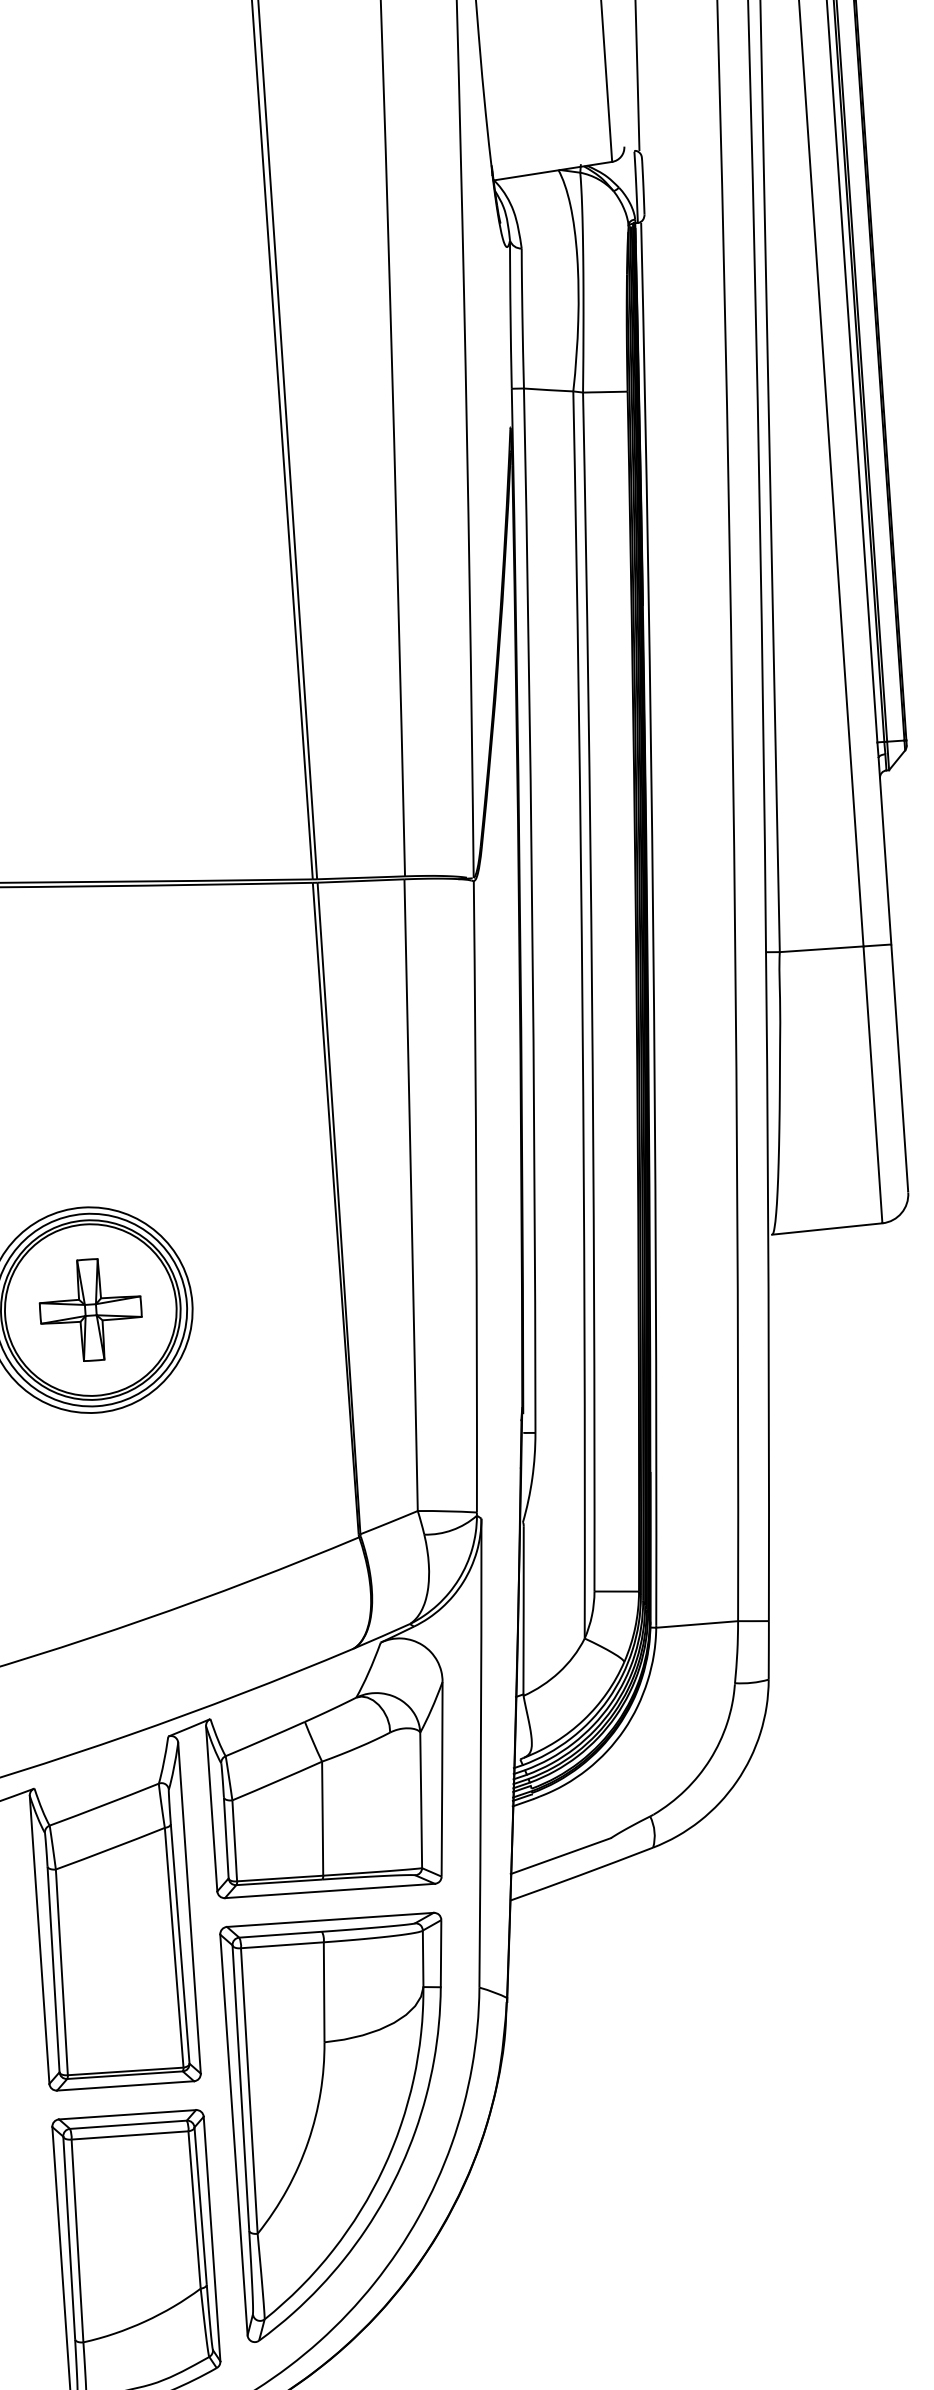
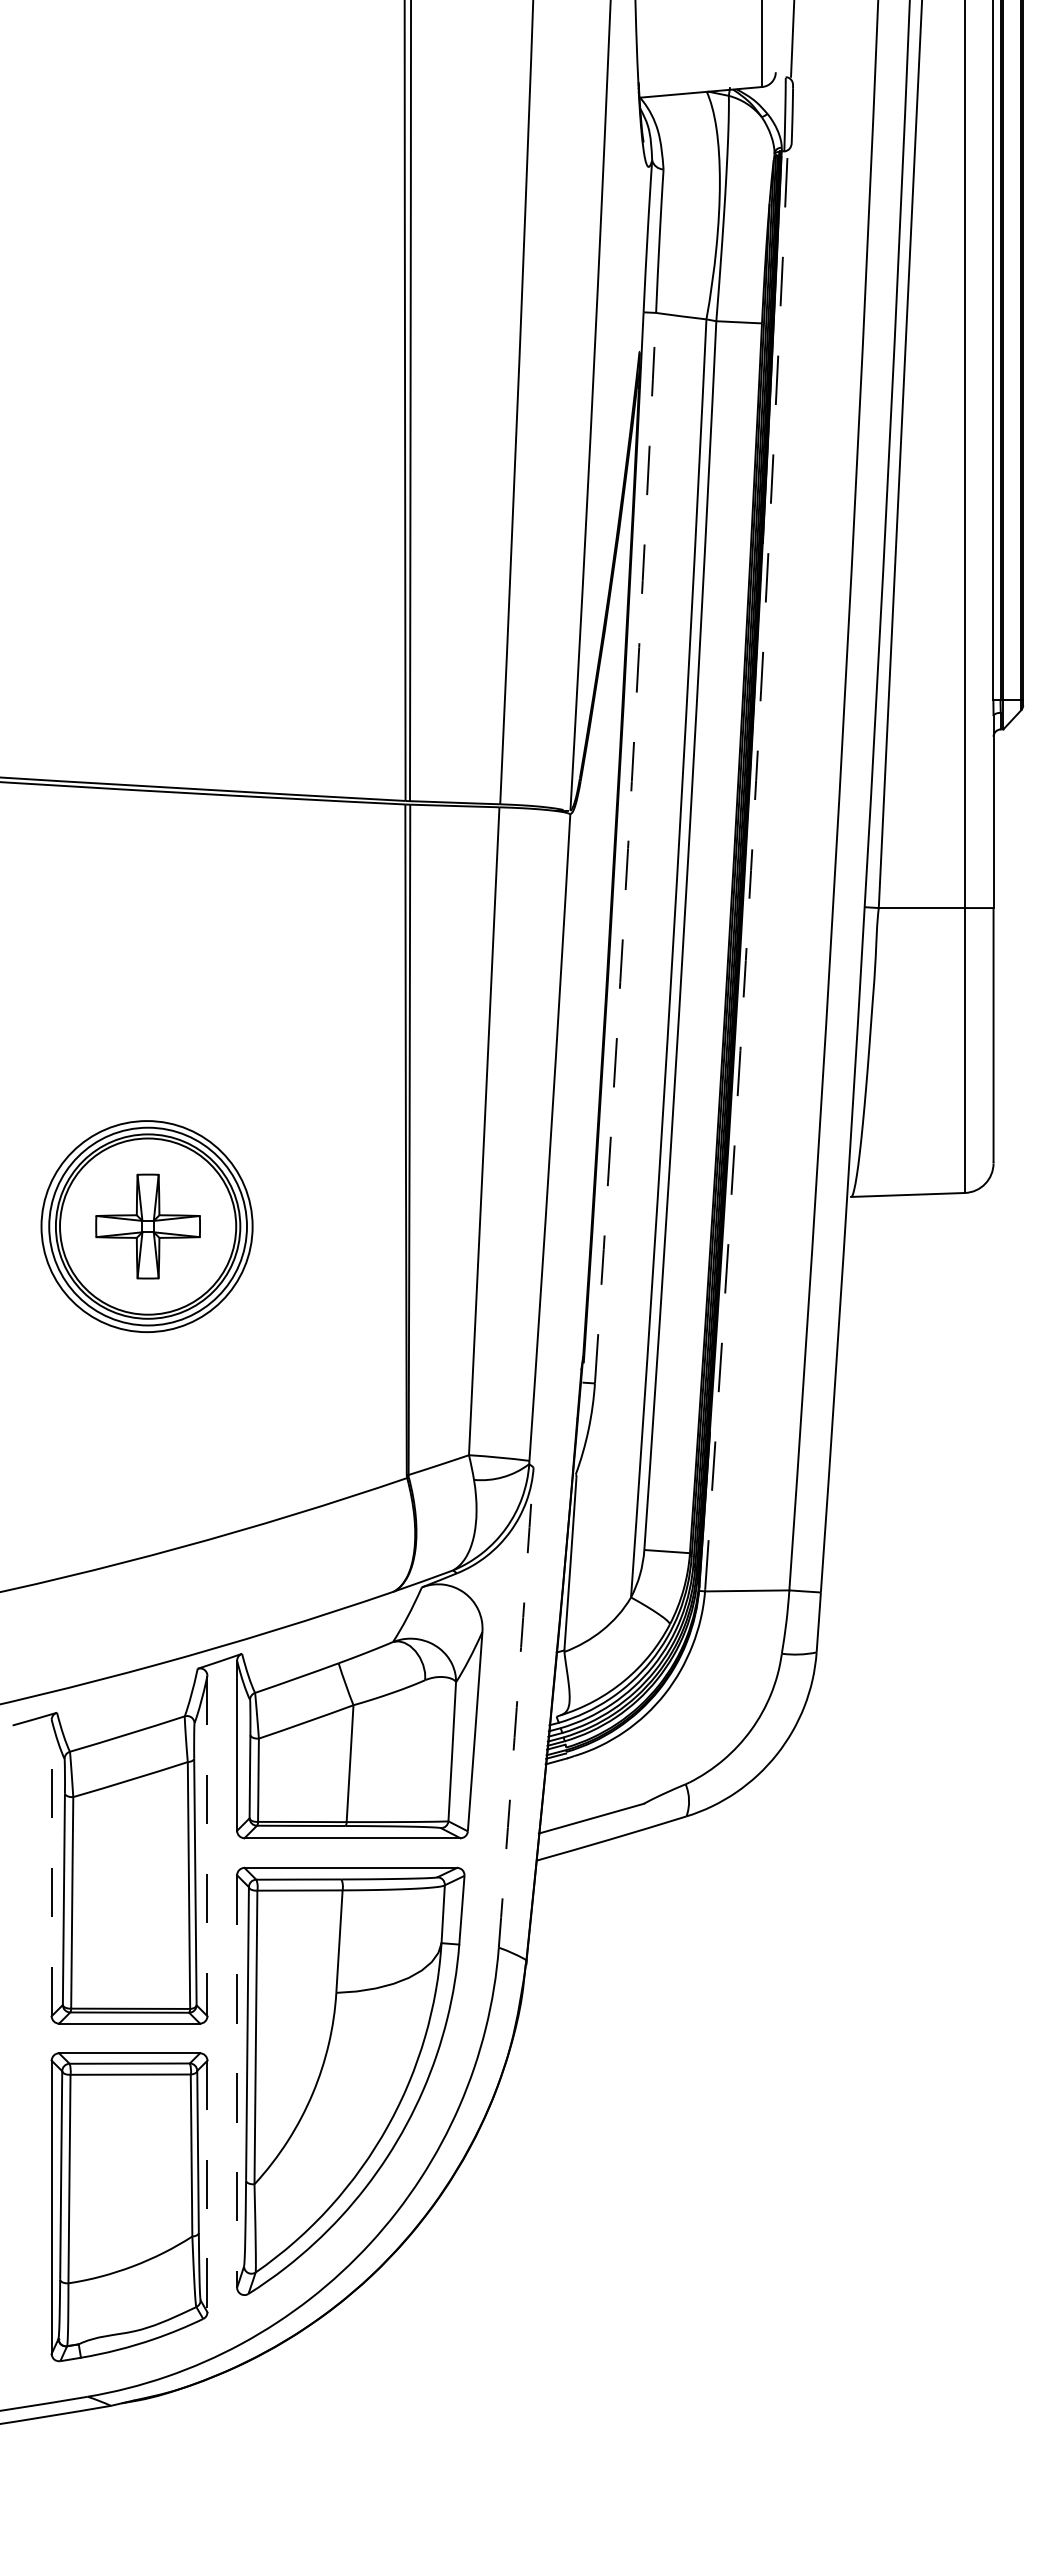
arc: (532, 910) -> (628, 848), solid -> dashed
arc: (653, 924) -> (751, 870), solid -> dashed
arc: (480, 1753) -> (516, 1707), solid -> dashed
line: (189, 1908) -> (207, 1846), solid -> dashed
line: (39, 1939) -> (51, 1867), solid -> dashed
line: (234, 2135) -> (237, 2081), solid -> dashed
line: (212, 2239) -> (207, 2186), solid -> dashed

